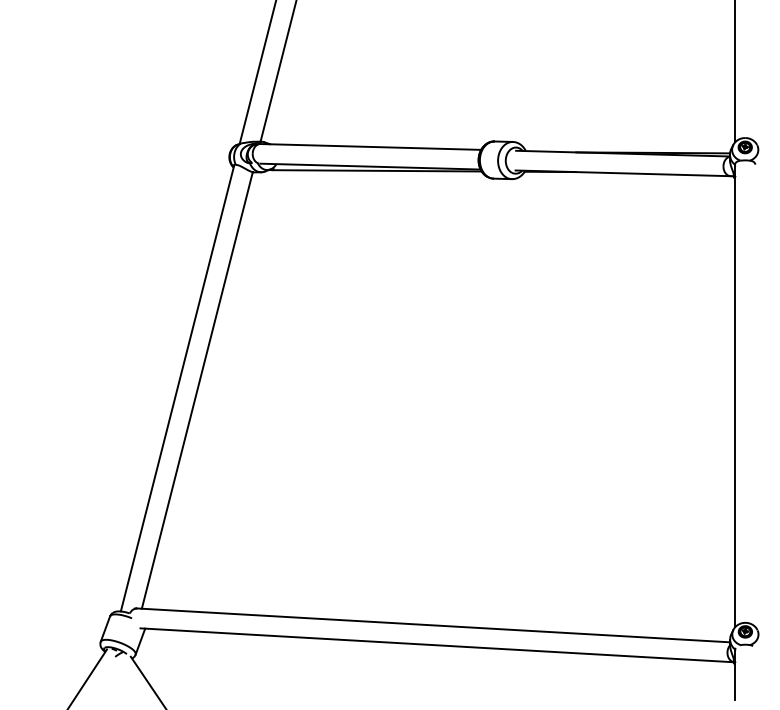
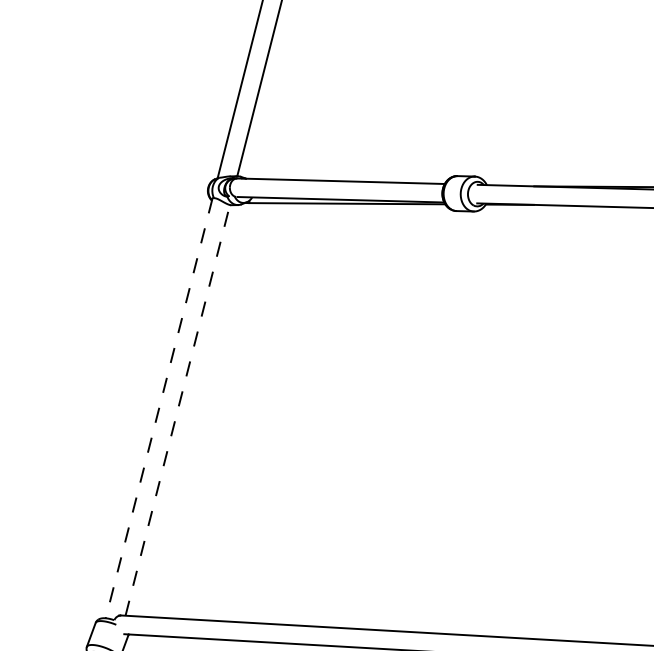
line: (177, 388) -> (159, 408), solid -> dashed
line: (197, 389) -> (177, 409), solid -> dashed

